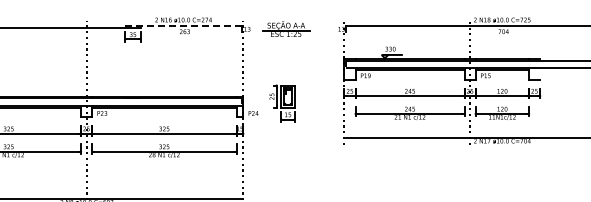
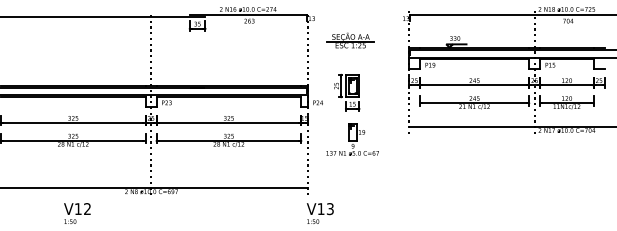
line: (183, 26) -> (248, 15), dashed -> solid
part: (285, 29) -> (350, 40), moved
part: (287, 150) -> (352, 139), added

